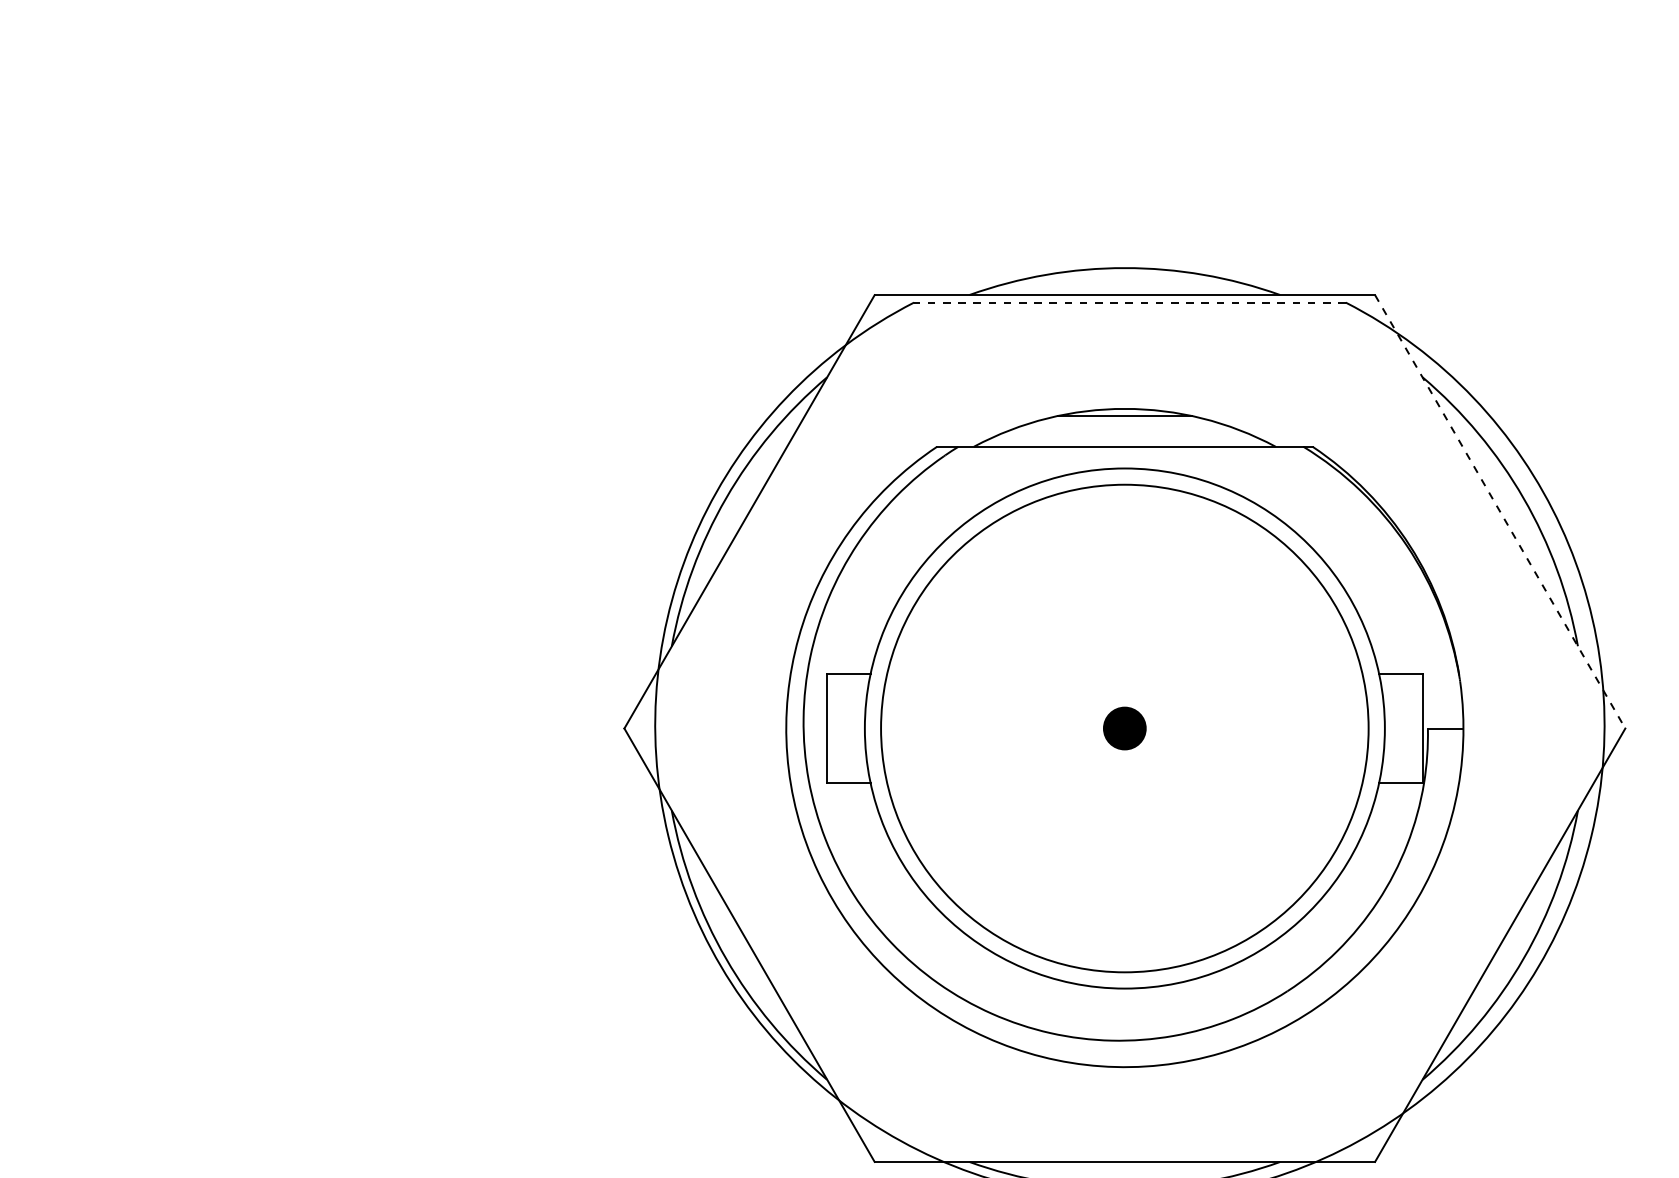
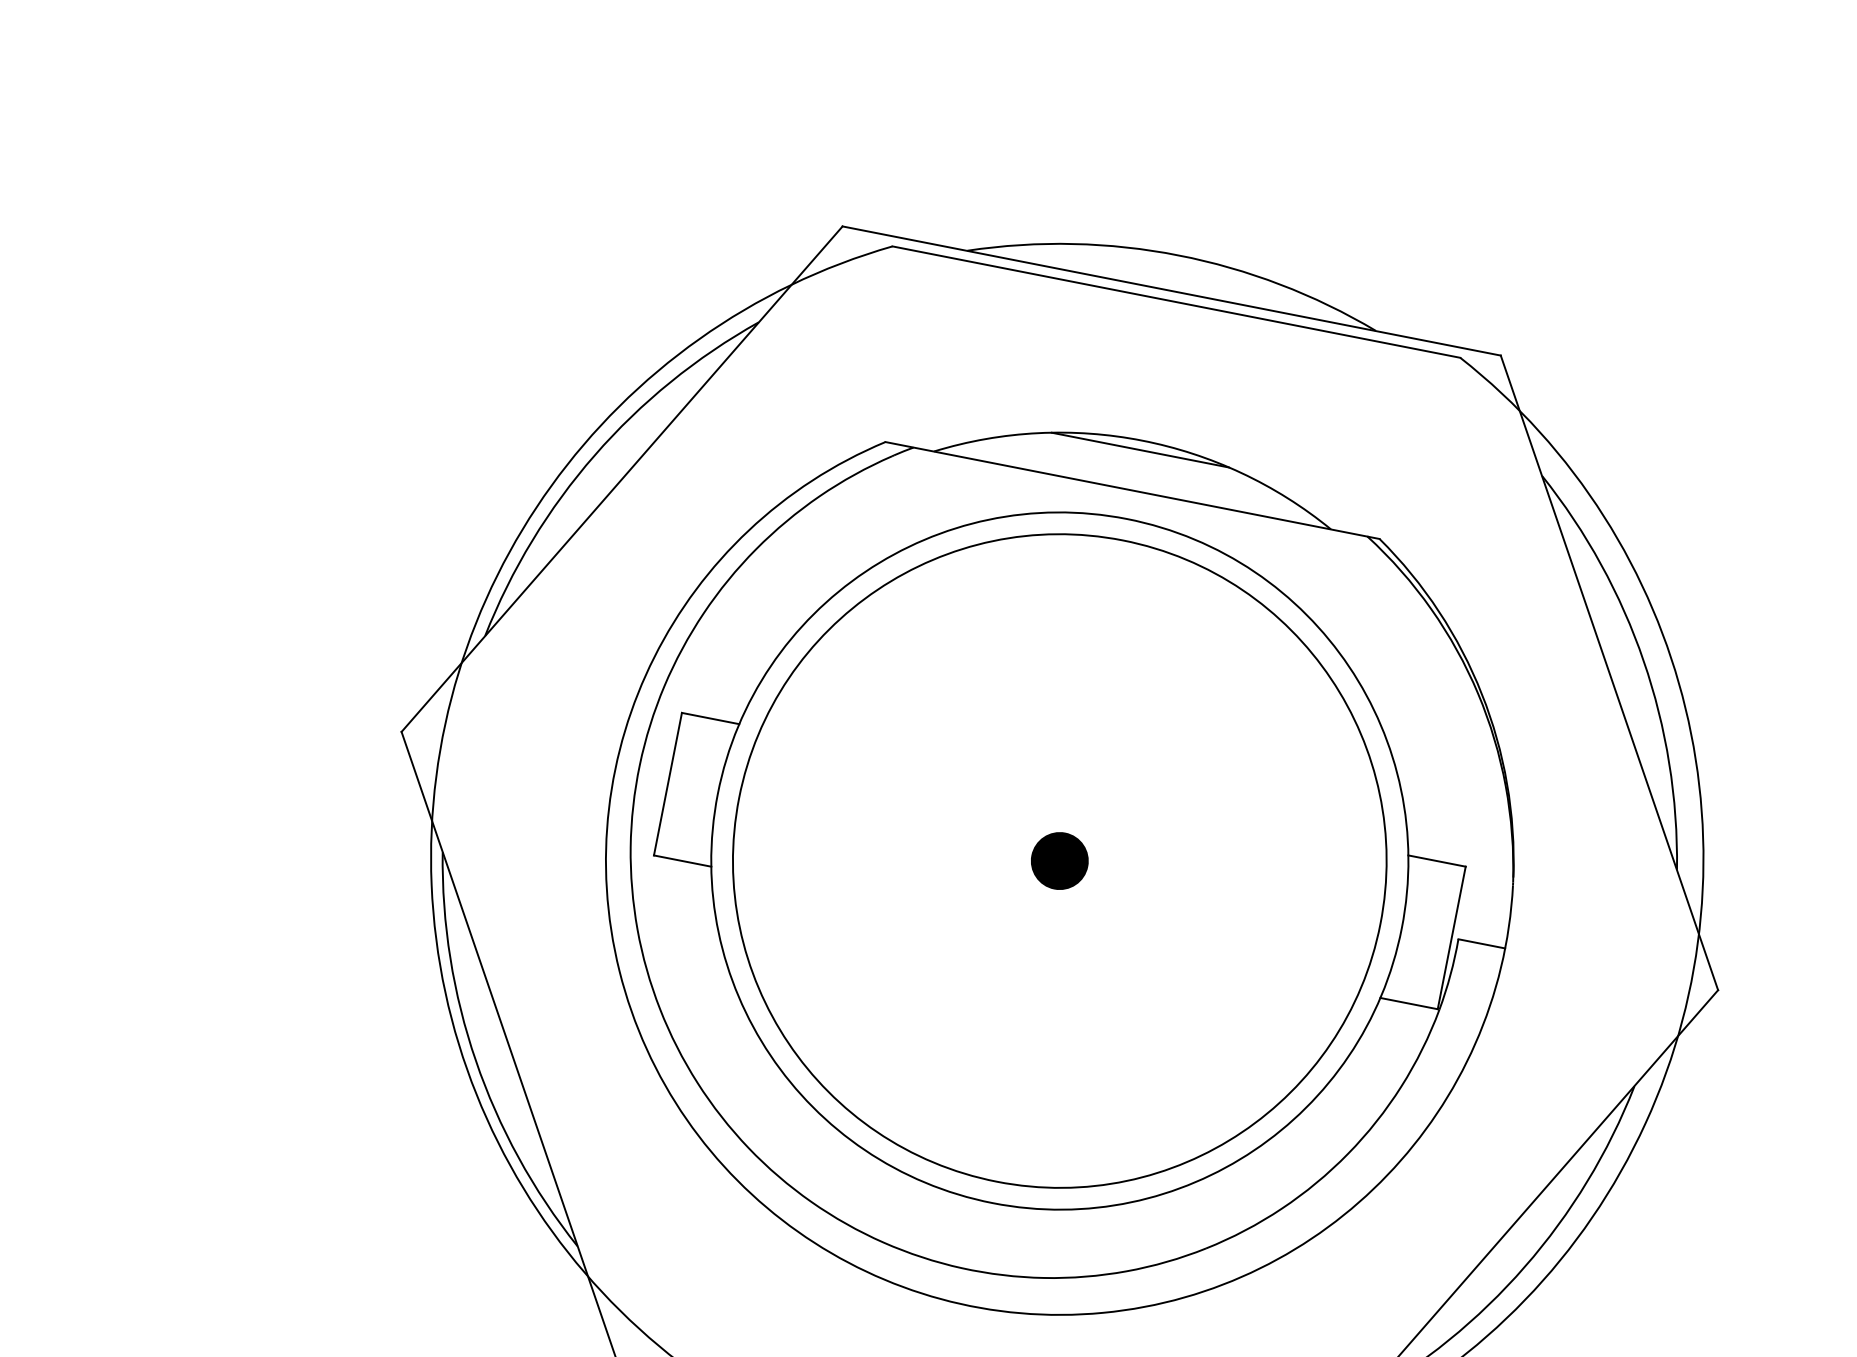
line: (1129, 302) -> (1175, 301), dashed -> solid
line: (1500, 512) -> (1609, 673), dashed -> solid

